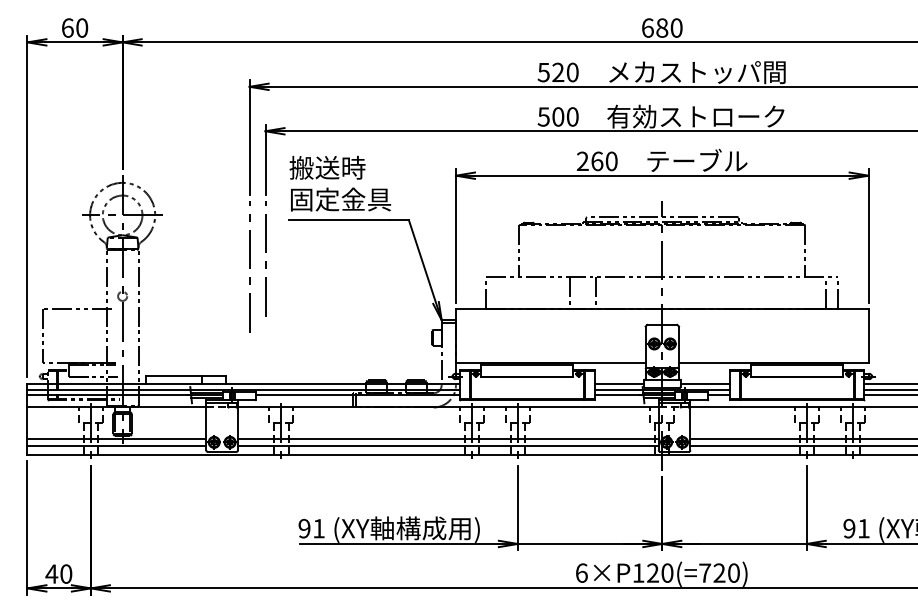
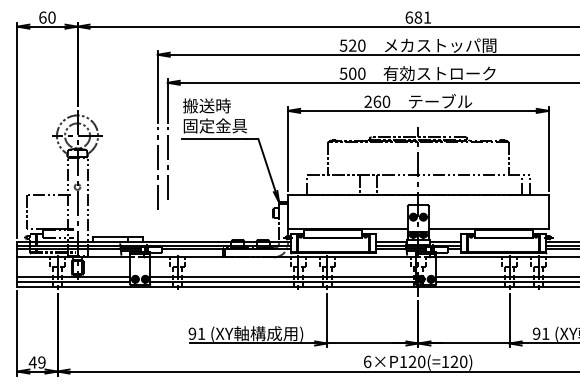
text: (676, 27) -> (427, 17), 680 -> 681
text: (705, 572) -> (445, 361), 6×P120(=720) -> 6×P120(=120)
text: (65, 574) -> (41, 362), 40 -> 49

